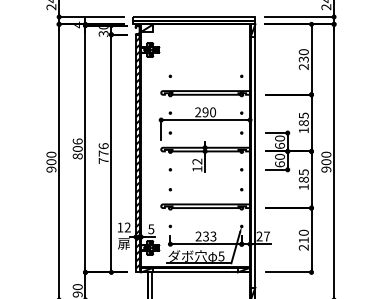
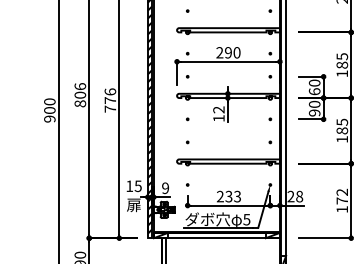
text: (279, 164) -> (314, 113), 60 -> 90
text: (127, 227) -> (137, 186), 12 -> 15
text: (151, 228) -> (165, 187), 5 -> 9
text: (266, 236) -> (299, 196), 27 -> 28
text: (303, 239) -> (341, 200), 210 -> 172

